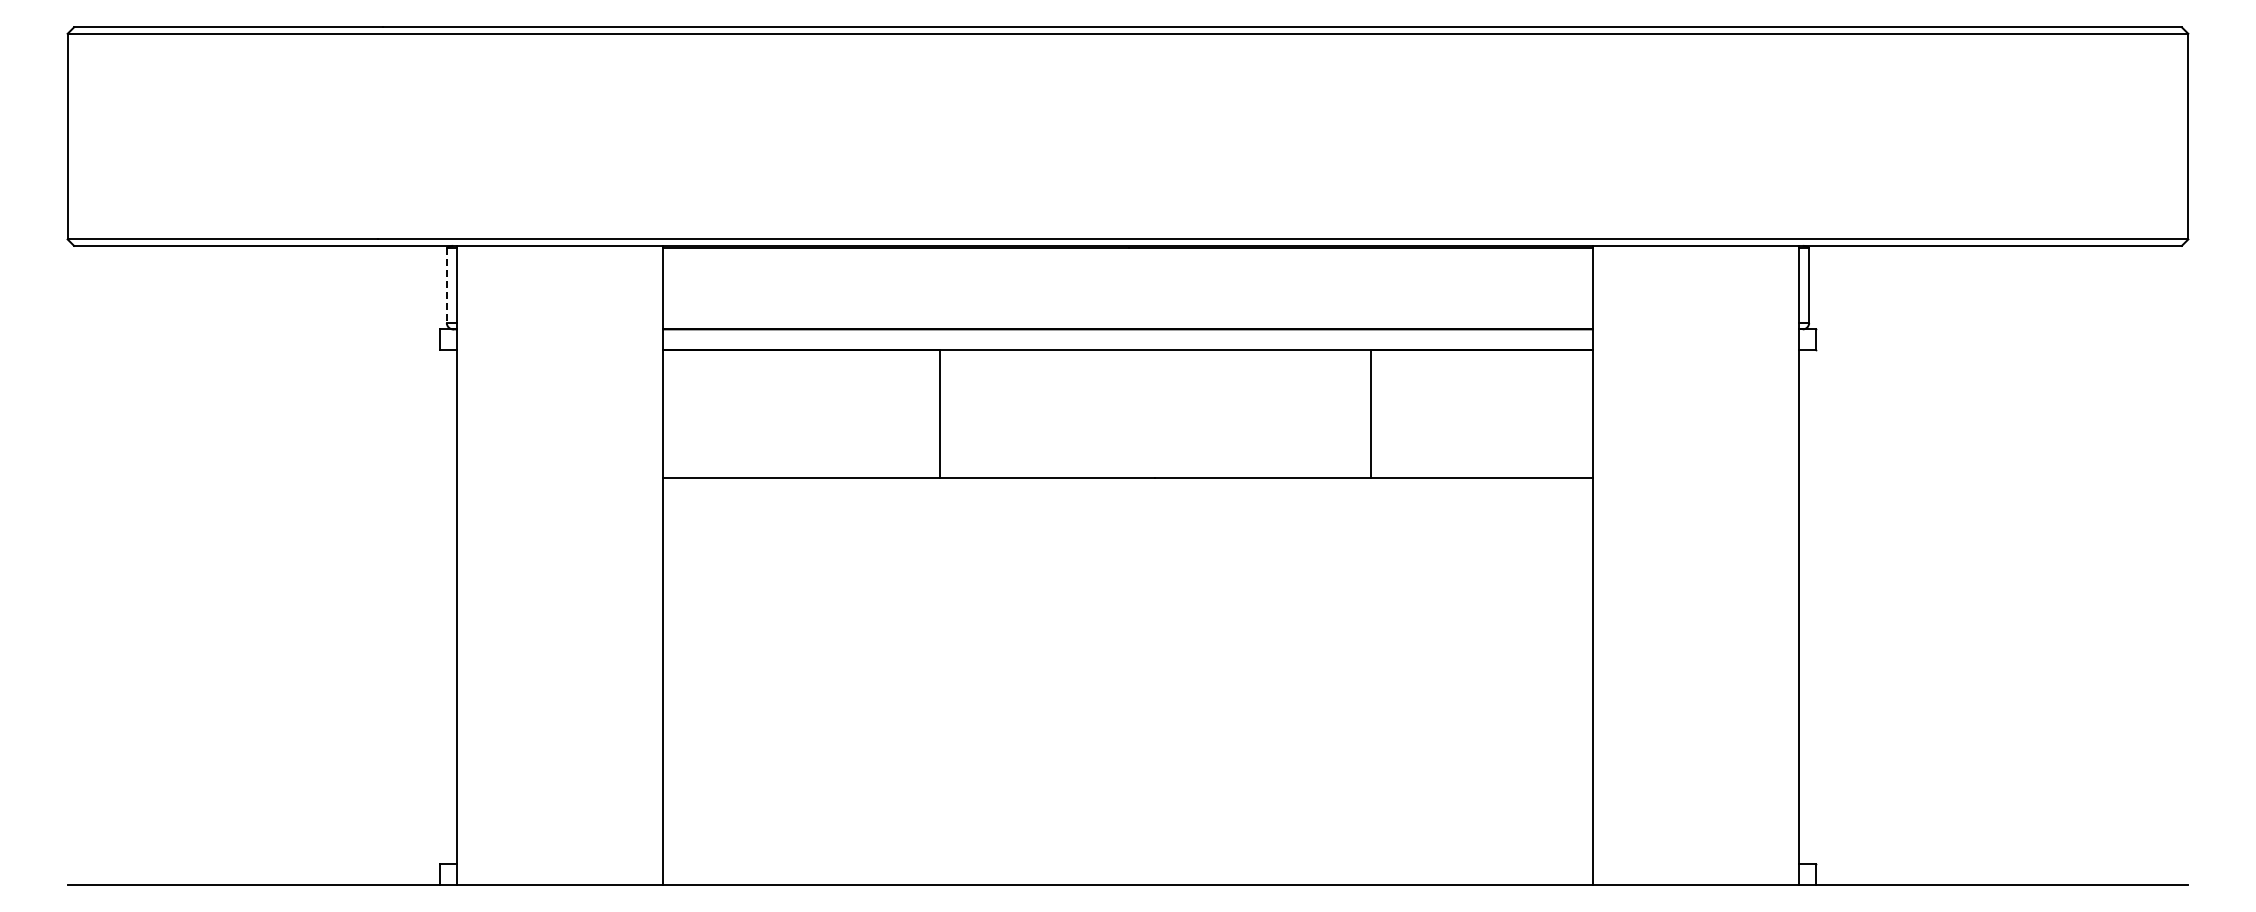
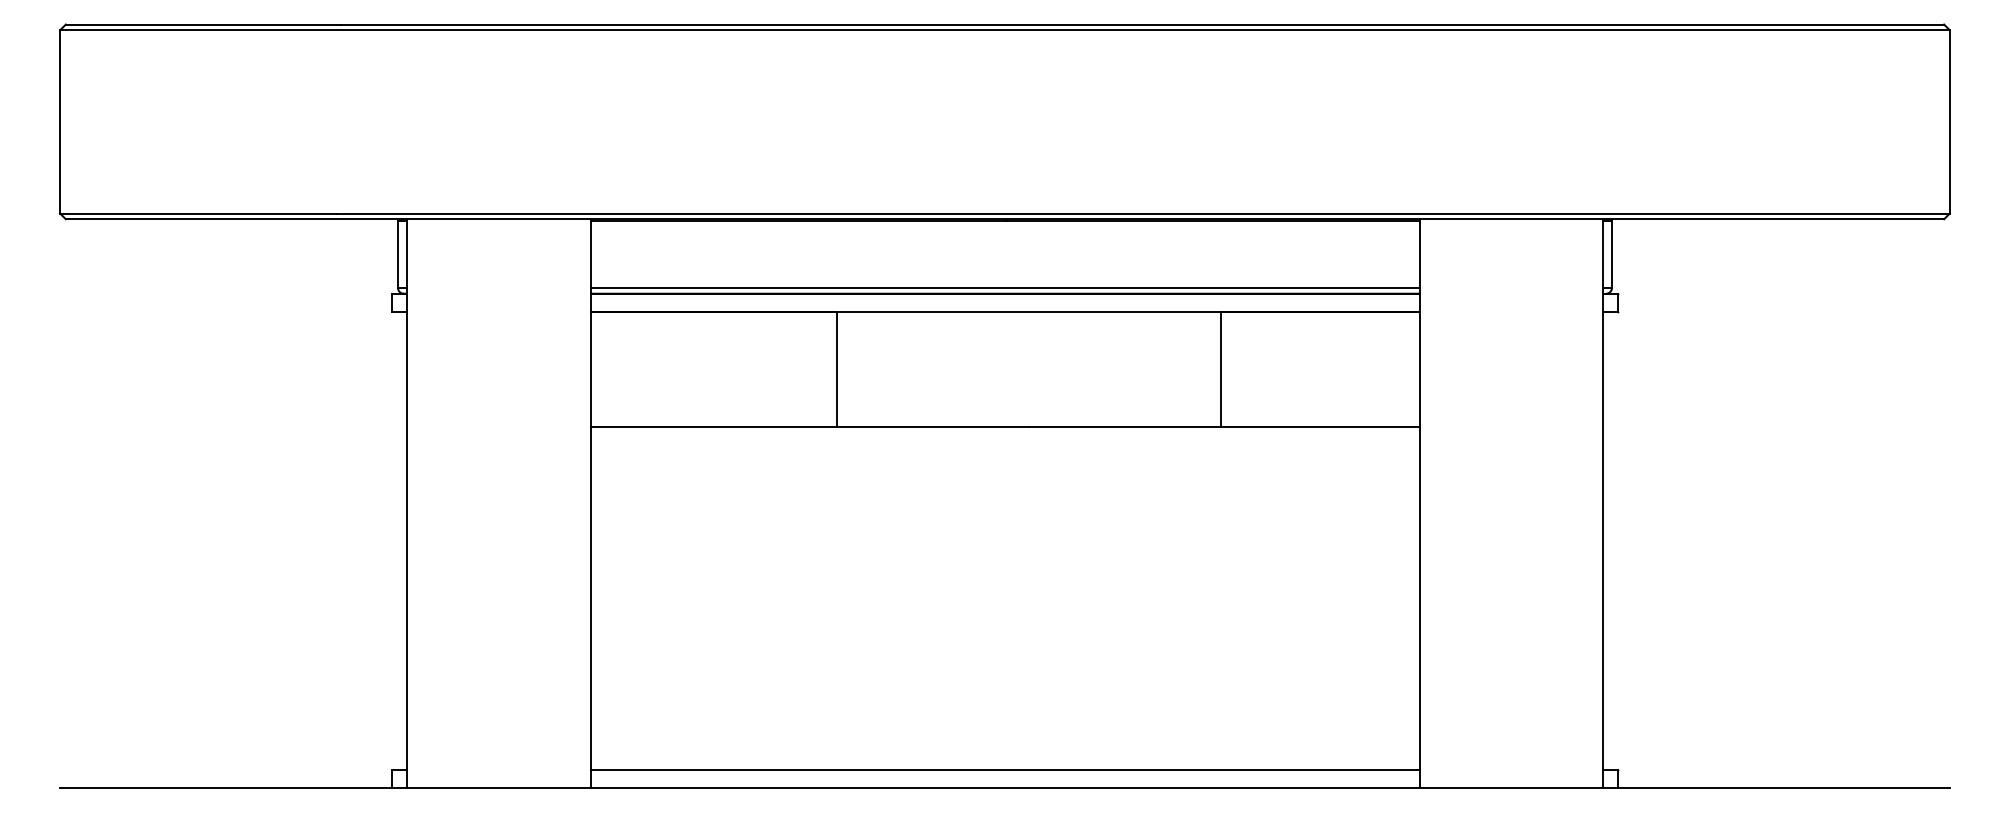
line: (446, 285) -> (397, 254), dashed -> solid
line: (1127, 322) -> (1004, 287), added
line: (1127, 864) -> (1004, 770), added

